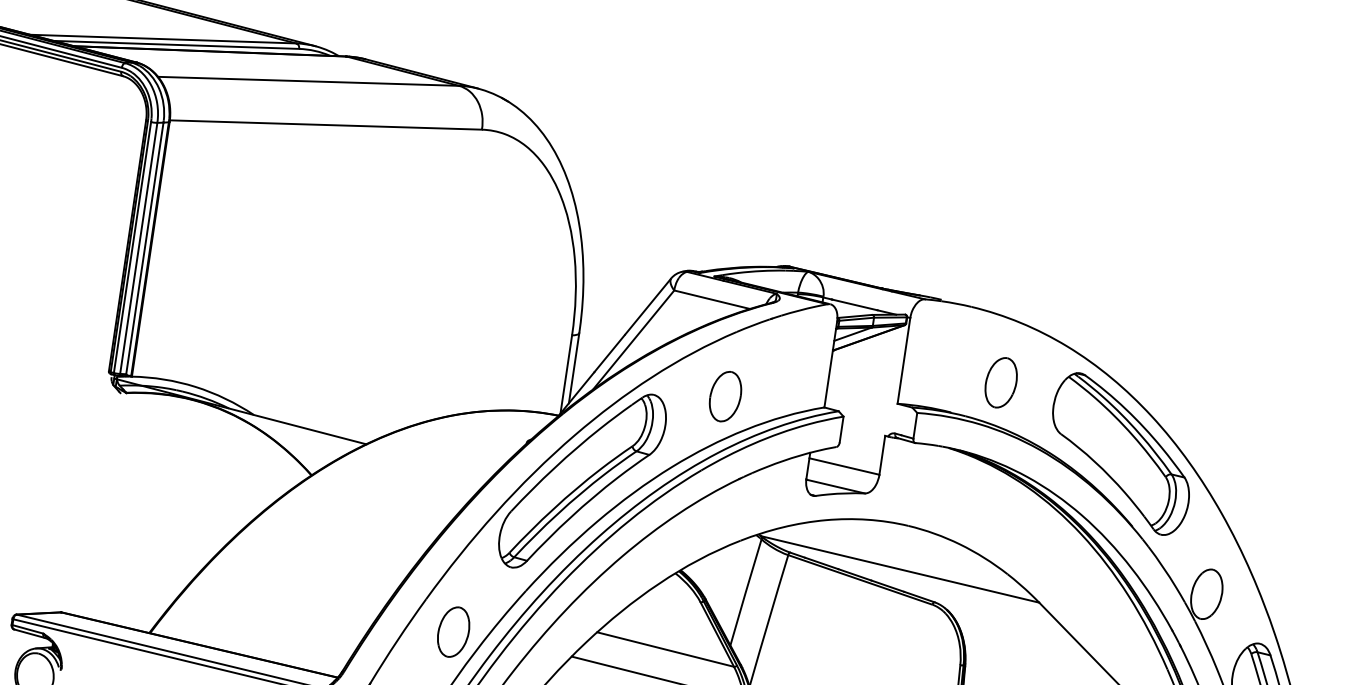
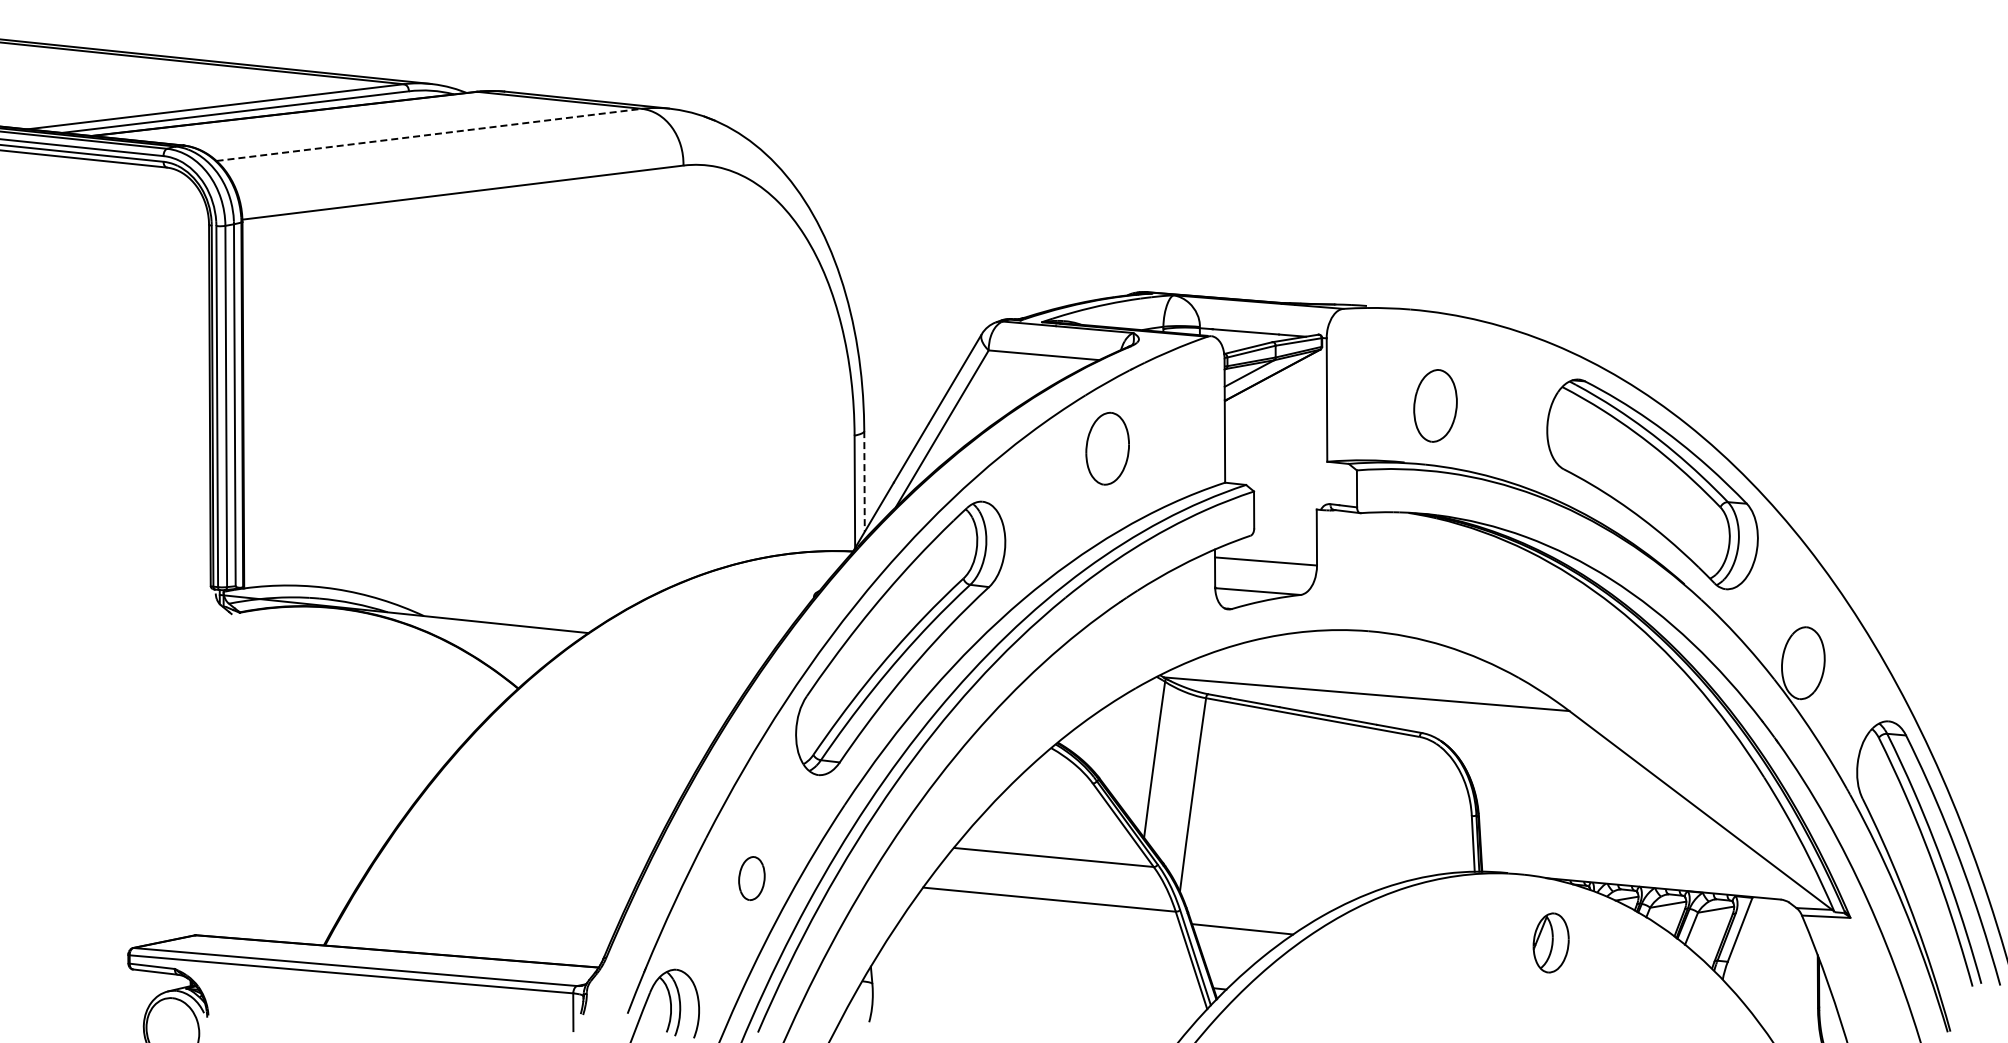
line: (308, 81) -> (429, 134), solid -> dashed
line: (574, 368) -> (864, 481), solid -> dashed
part: (1001, 382) -> (1435, 405), moved
part: (725, 396) -> (1107, 448), moved
part: (453, 632) -> (751, 878), size x0.6

